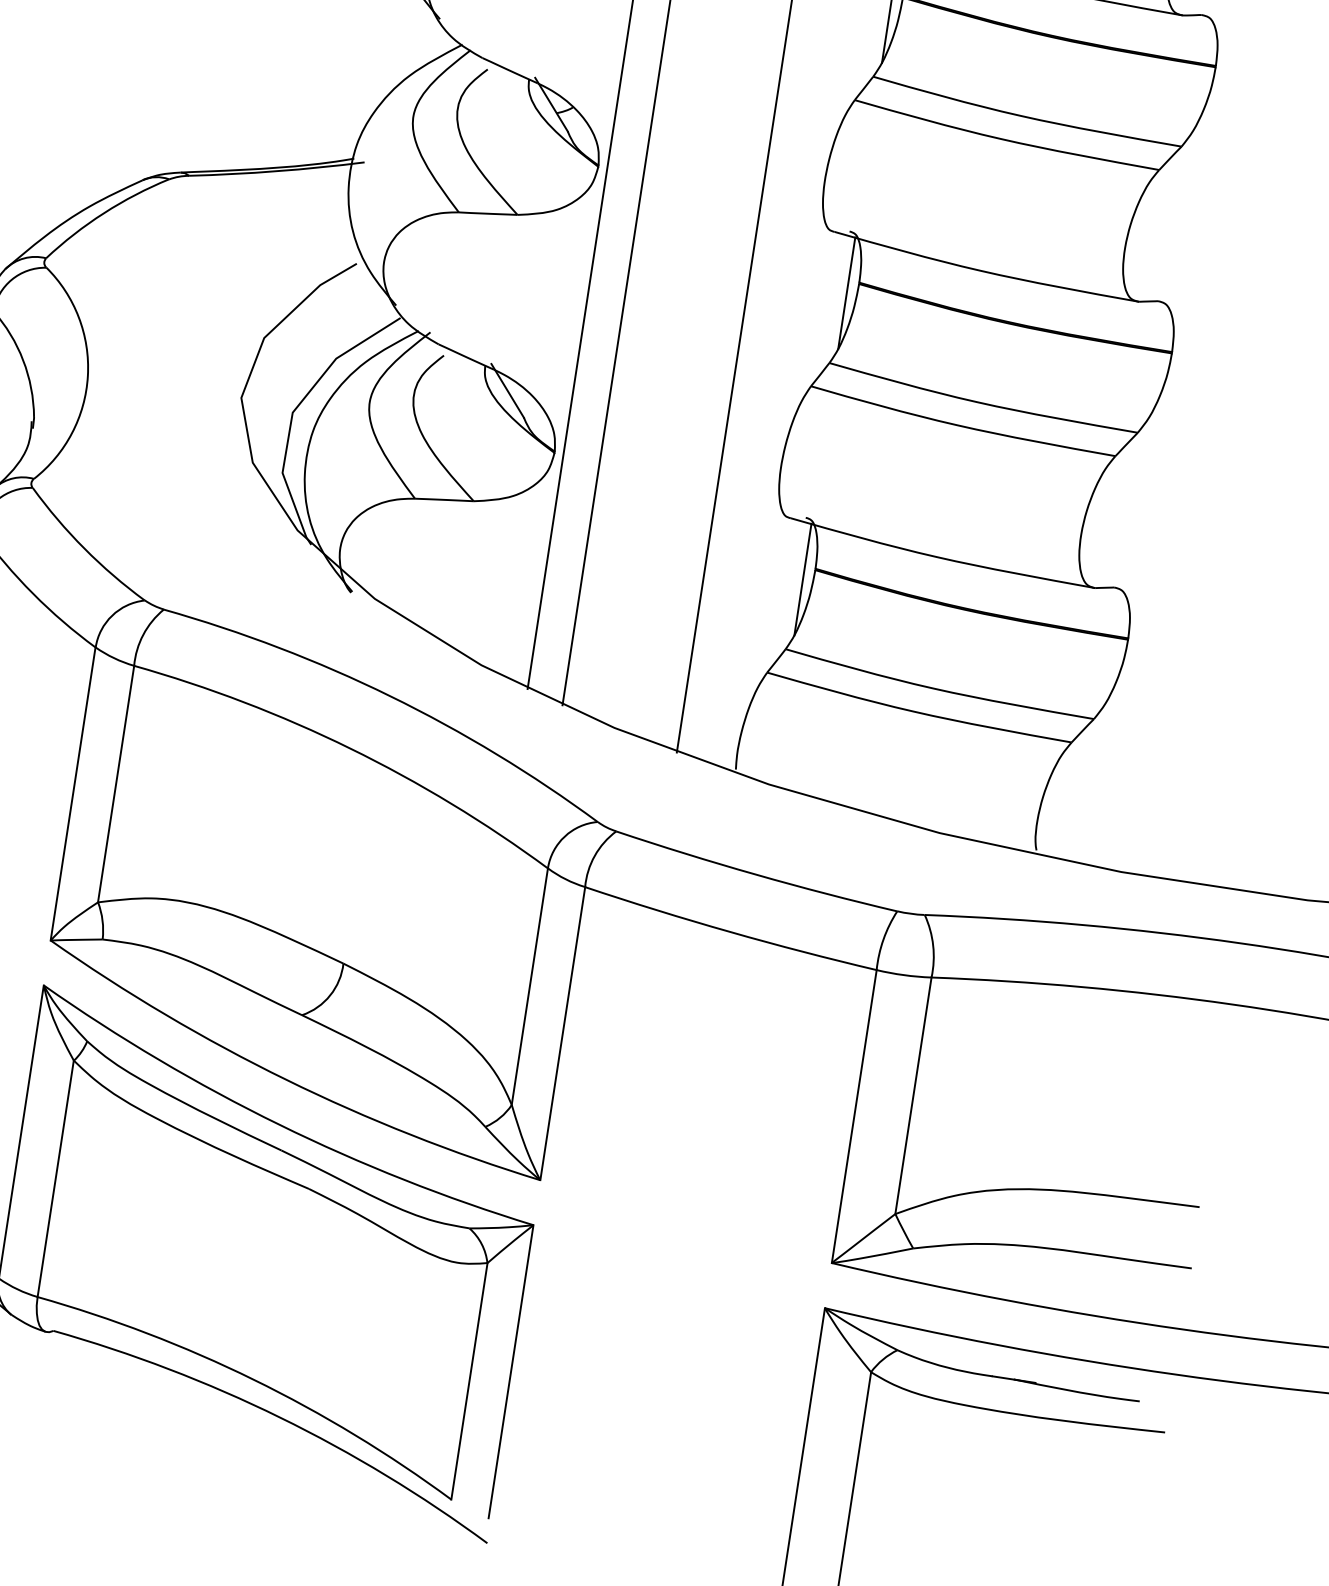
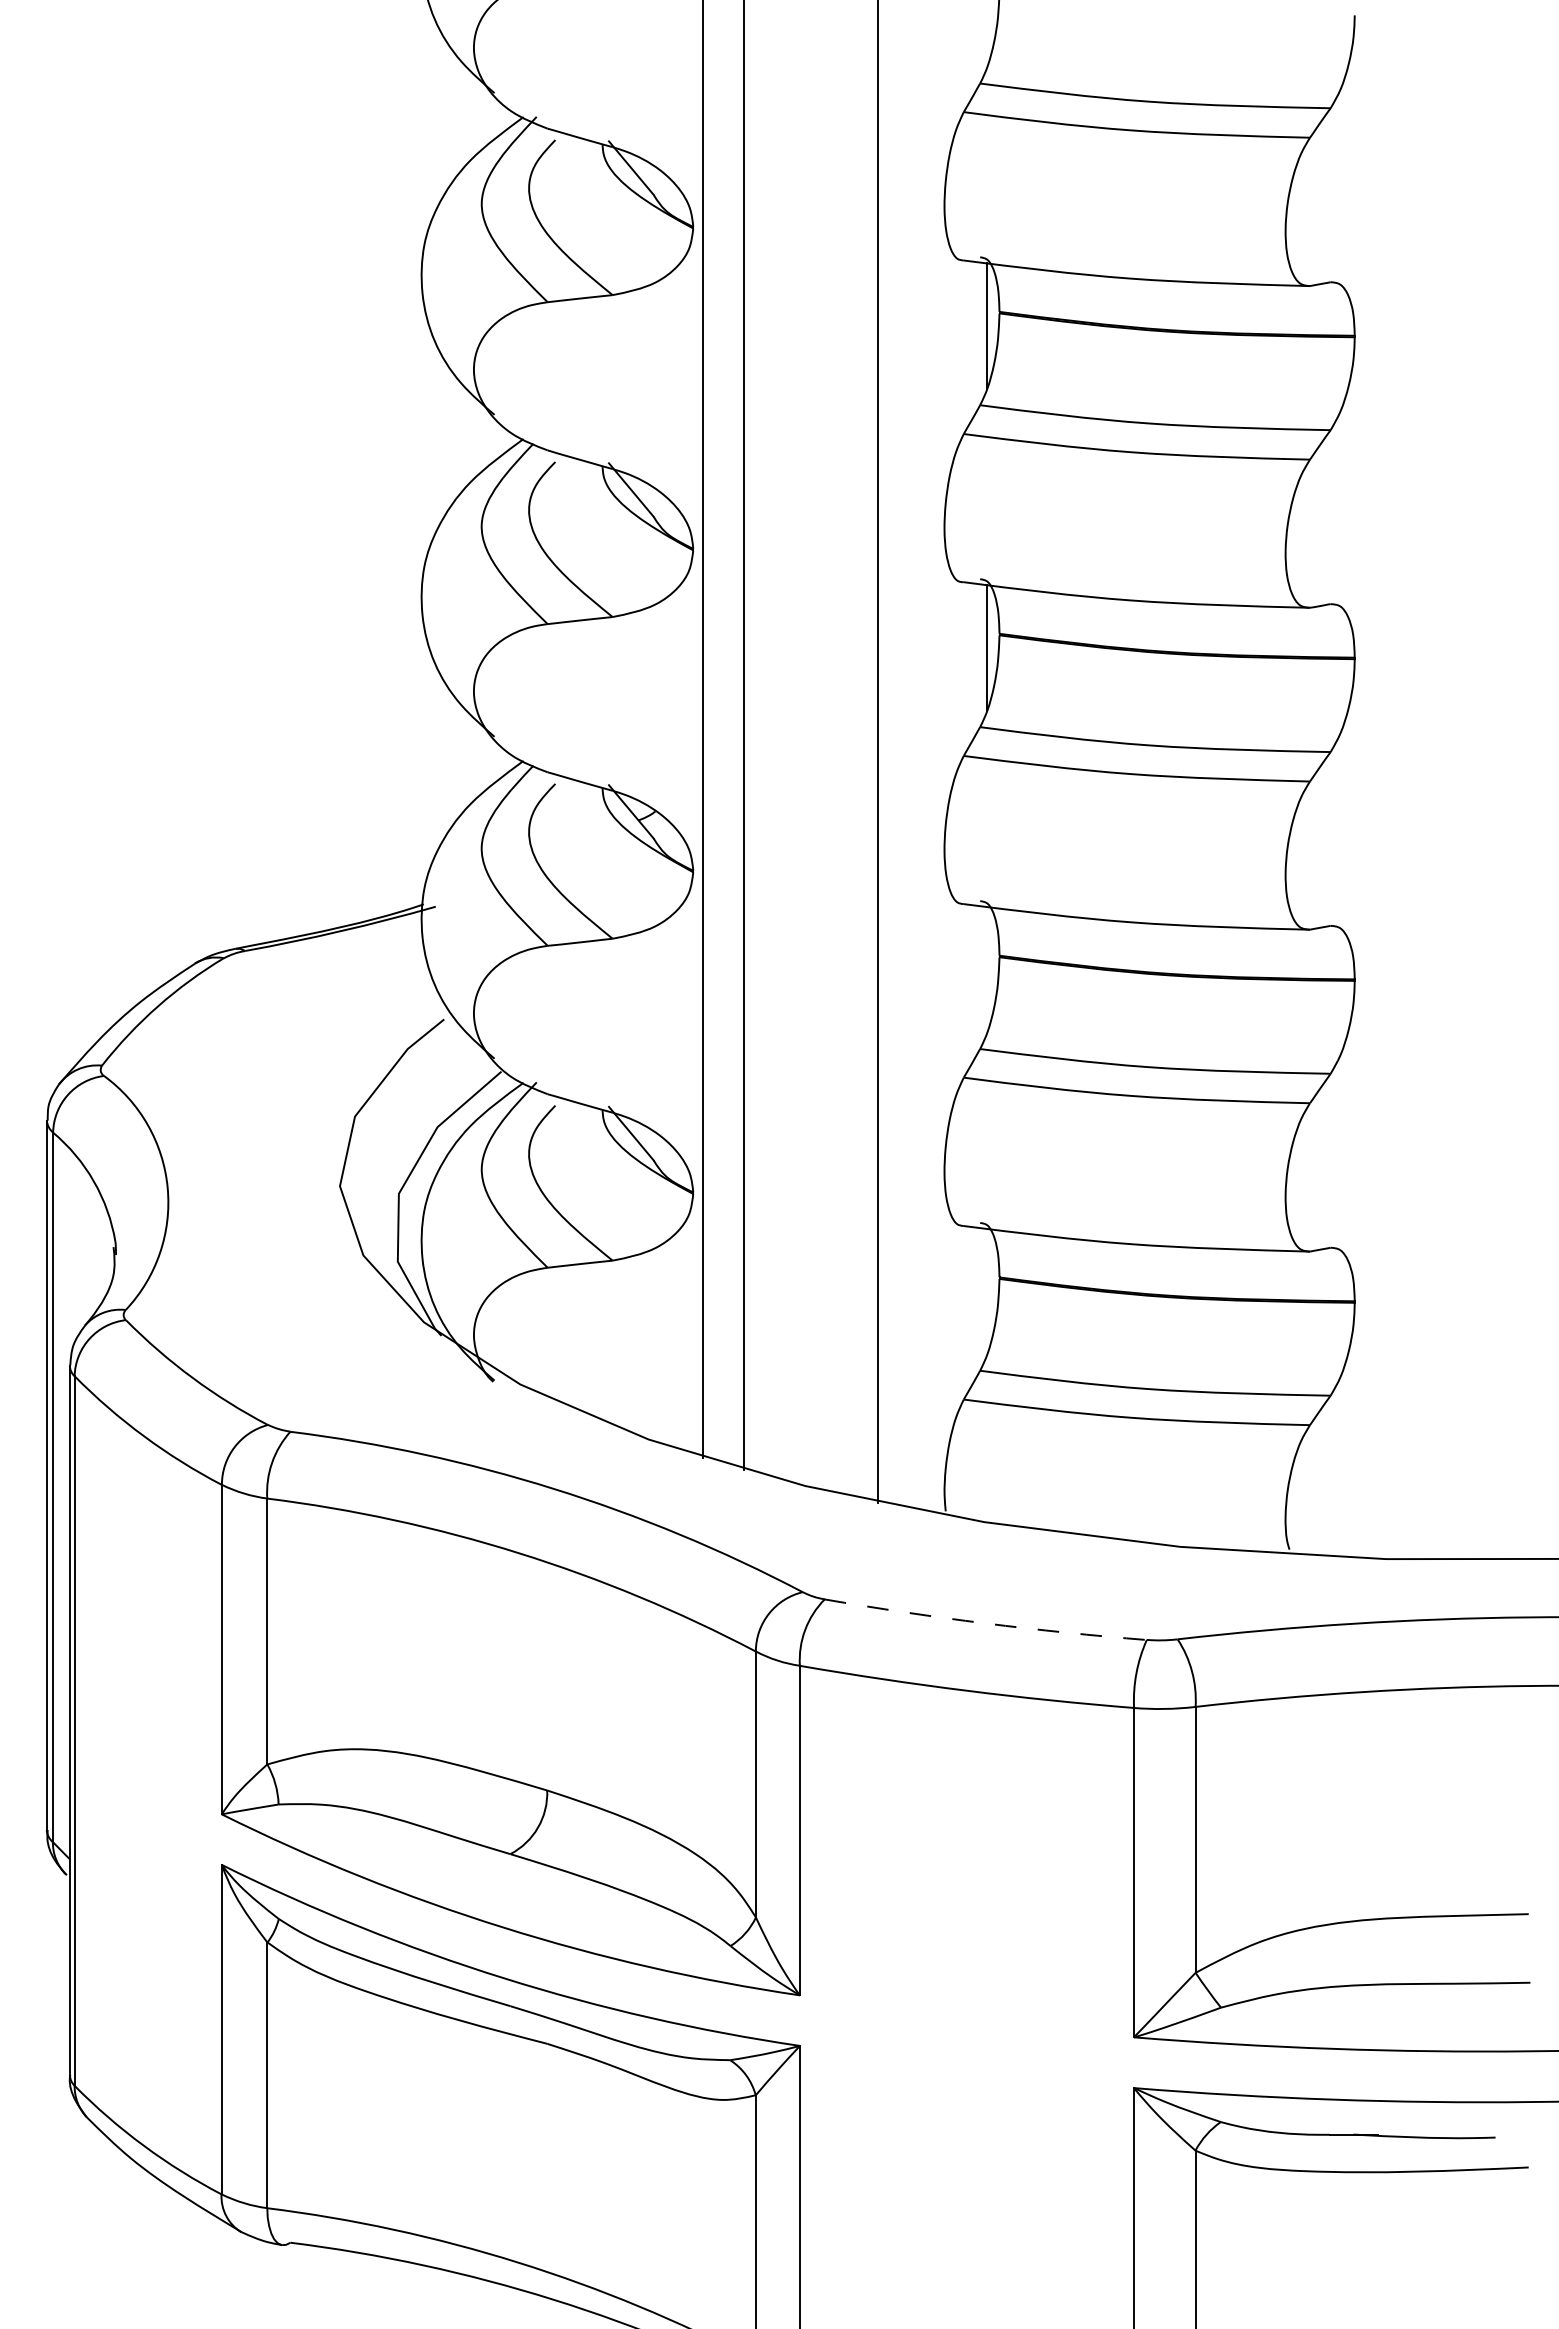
line: (846, 293) -> (987, 969), removed
line: (802, 579) -> (987, 1291), removed
arc: (756, 874) -> (985, 1623), solid -> dashed

